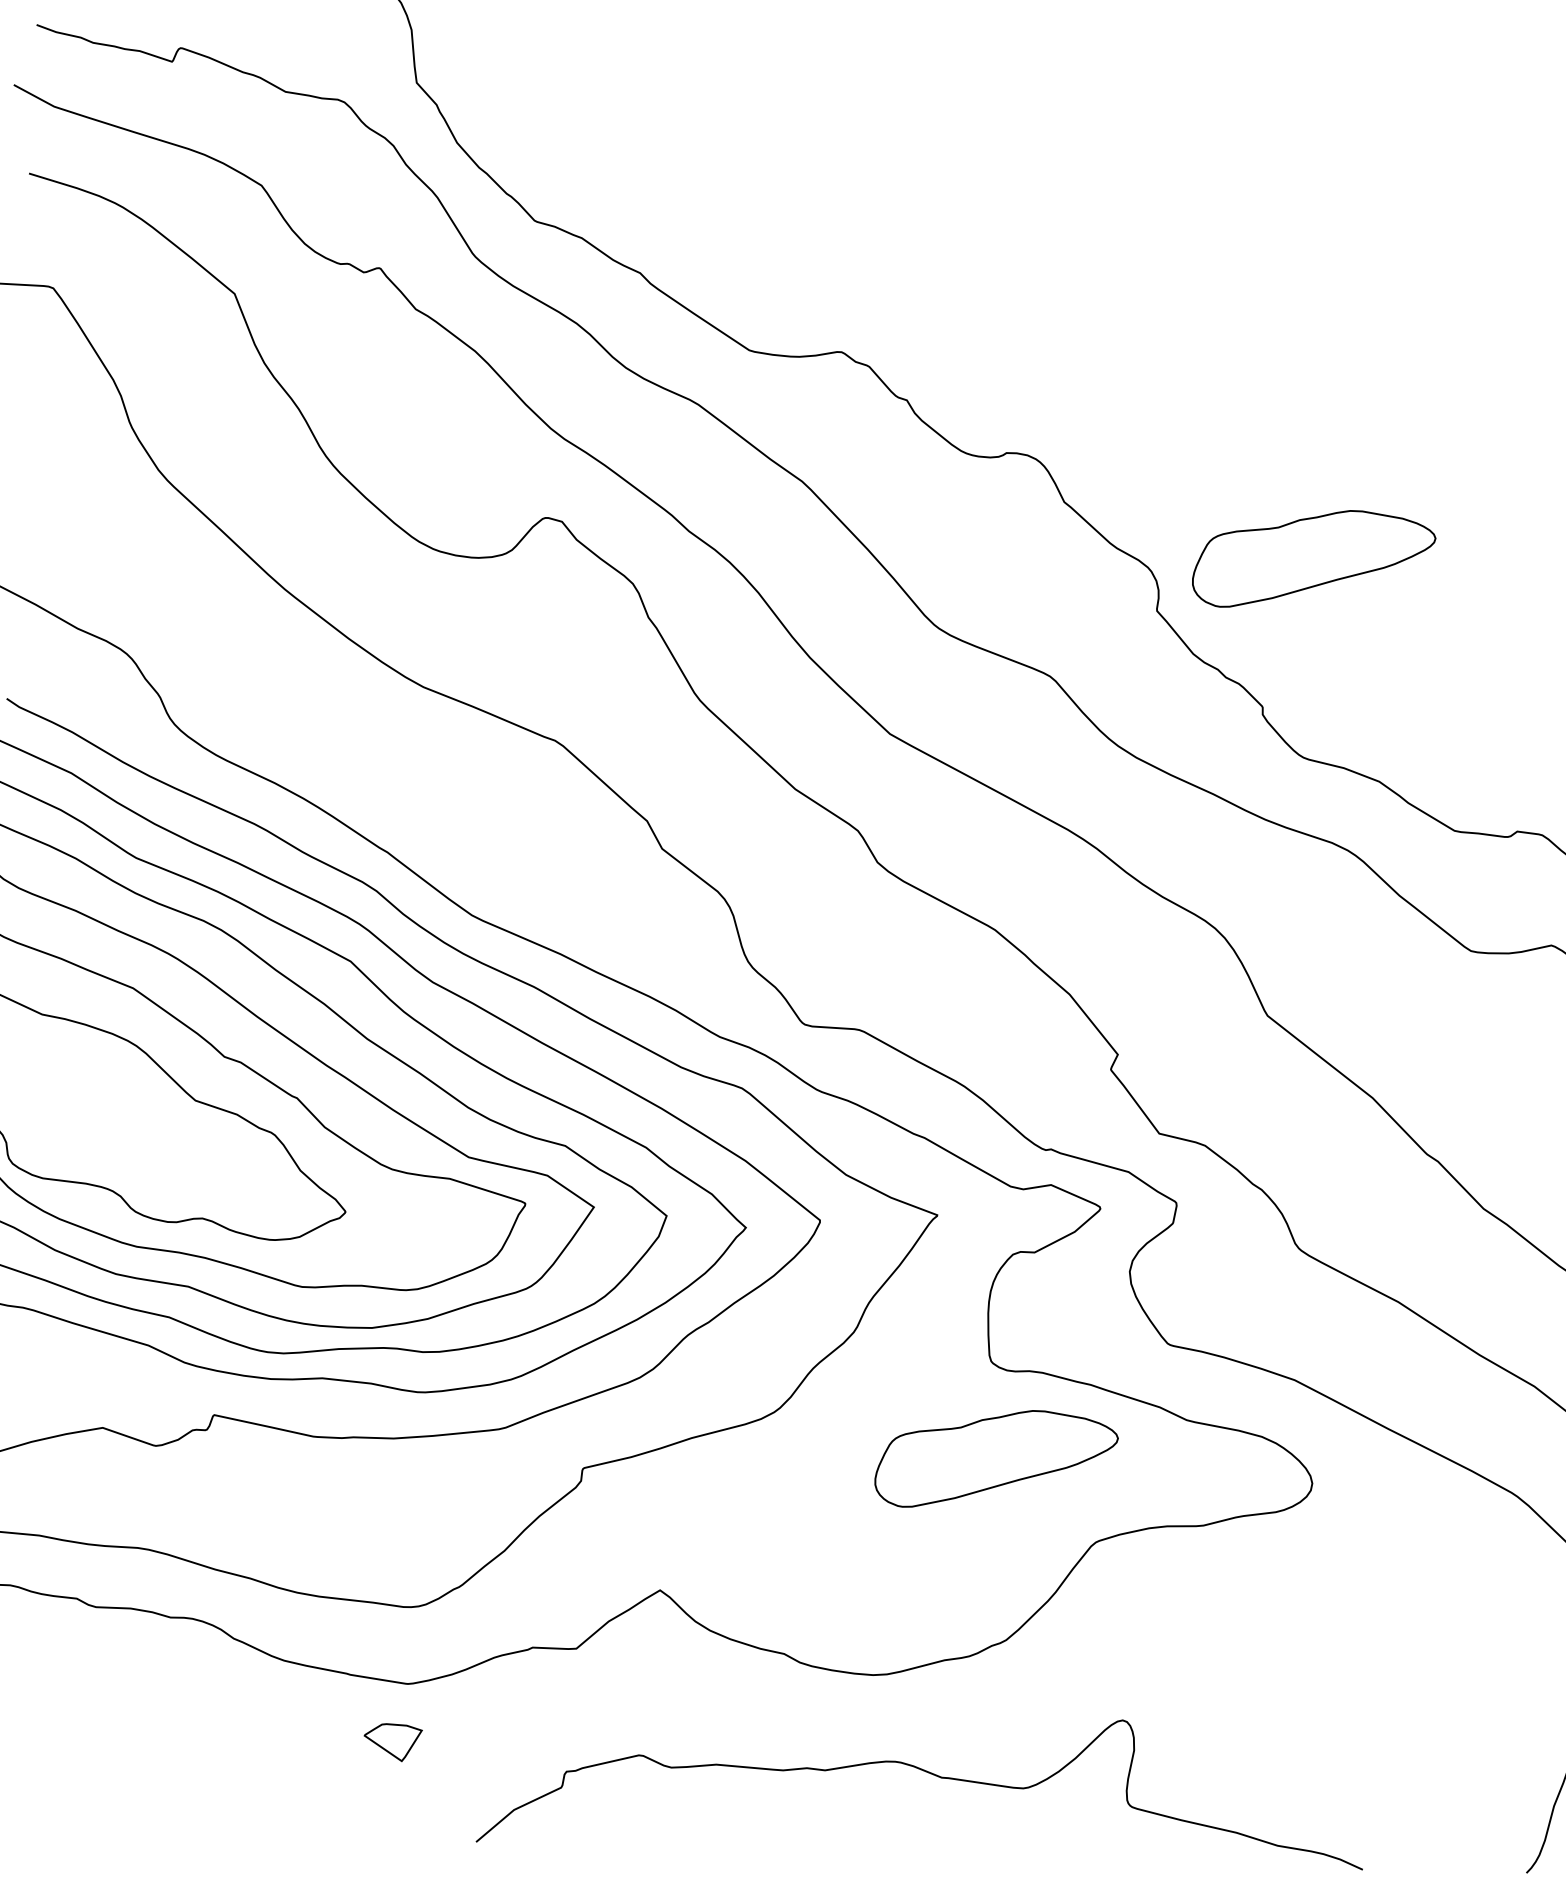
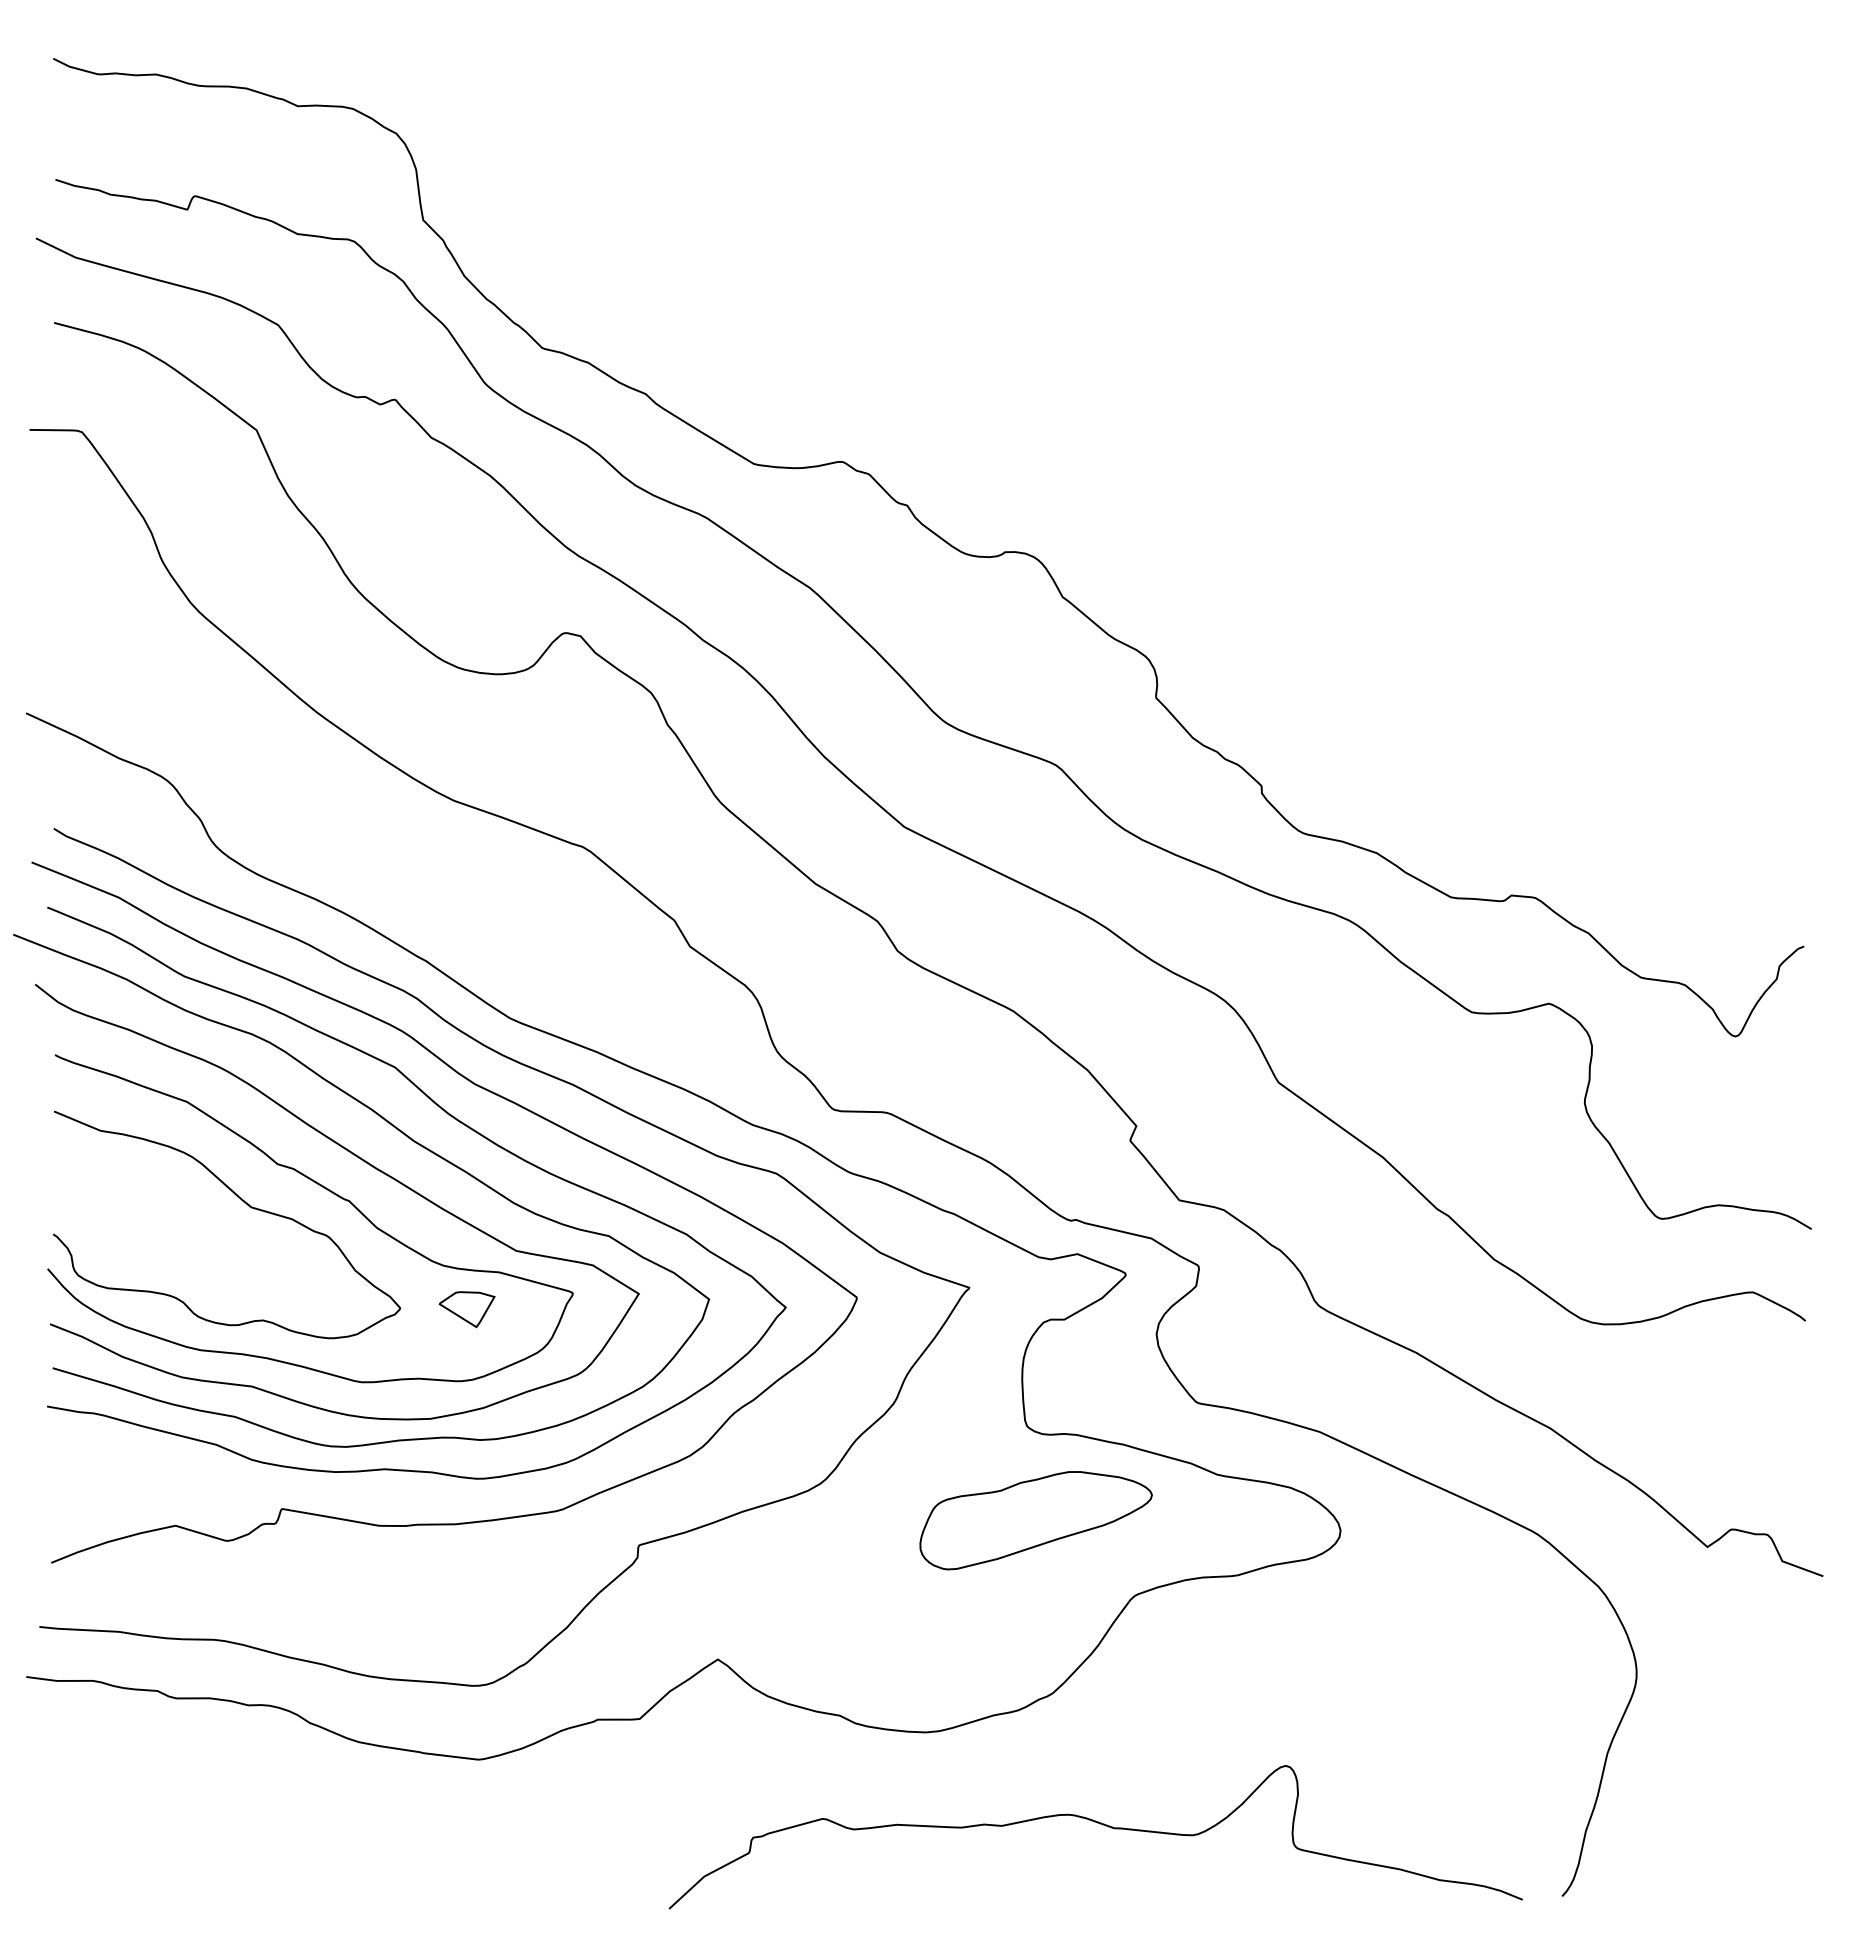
part: (1313, 559) -> (1304, 642), removed
part: (392, 1742) -> (466, 1309), moved
curve: (927, 1773) -> (1100, 1824), moved

